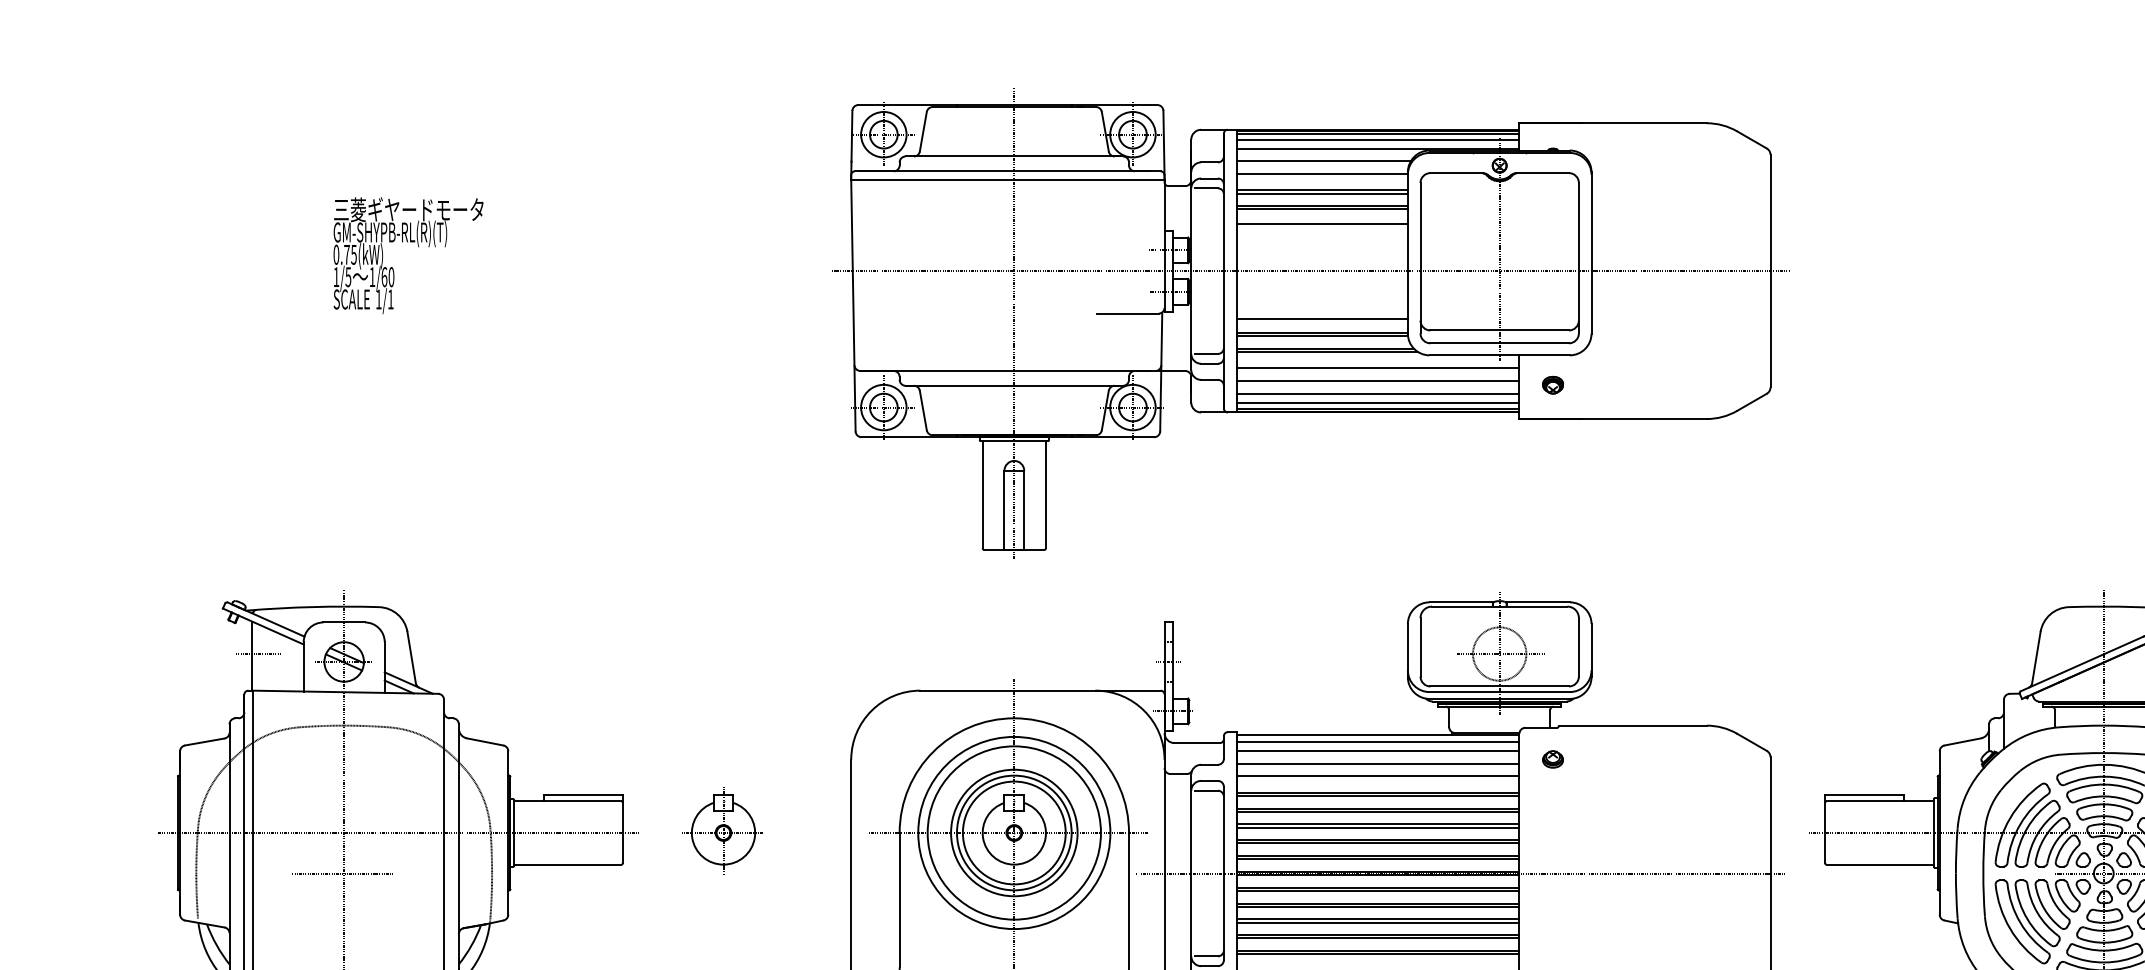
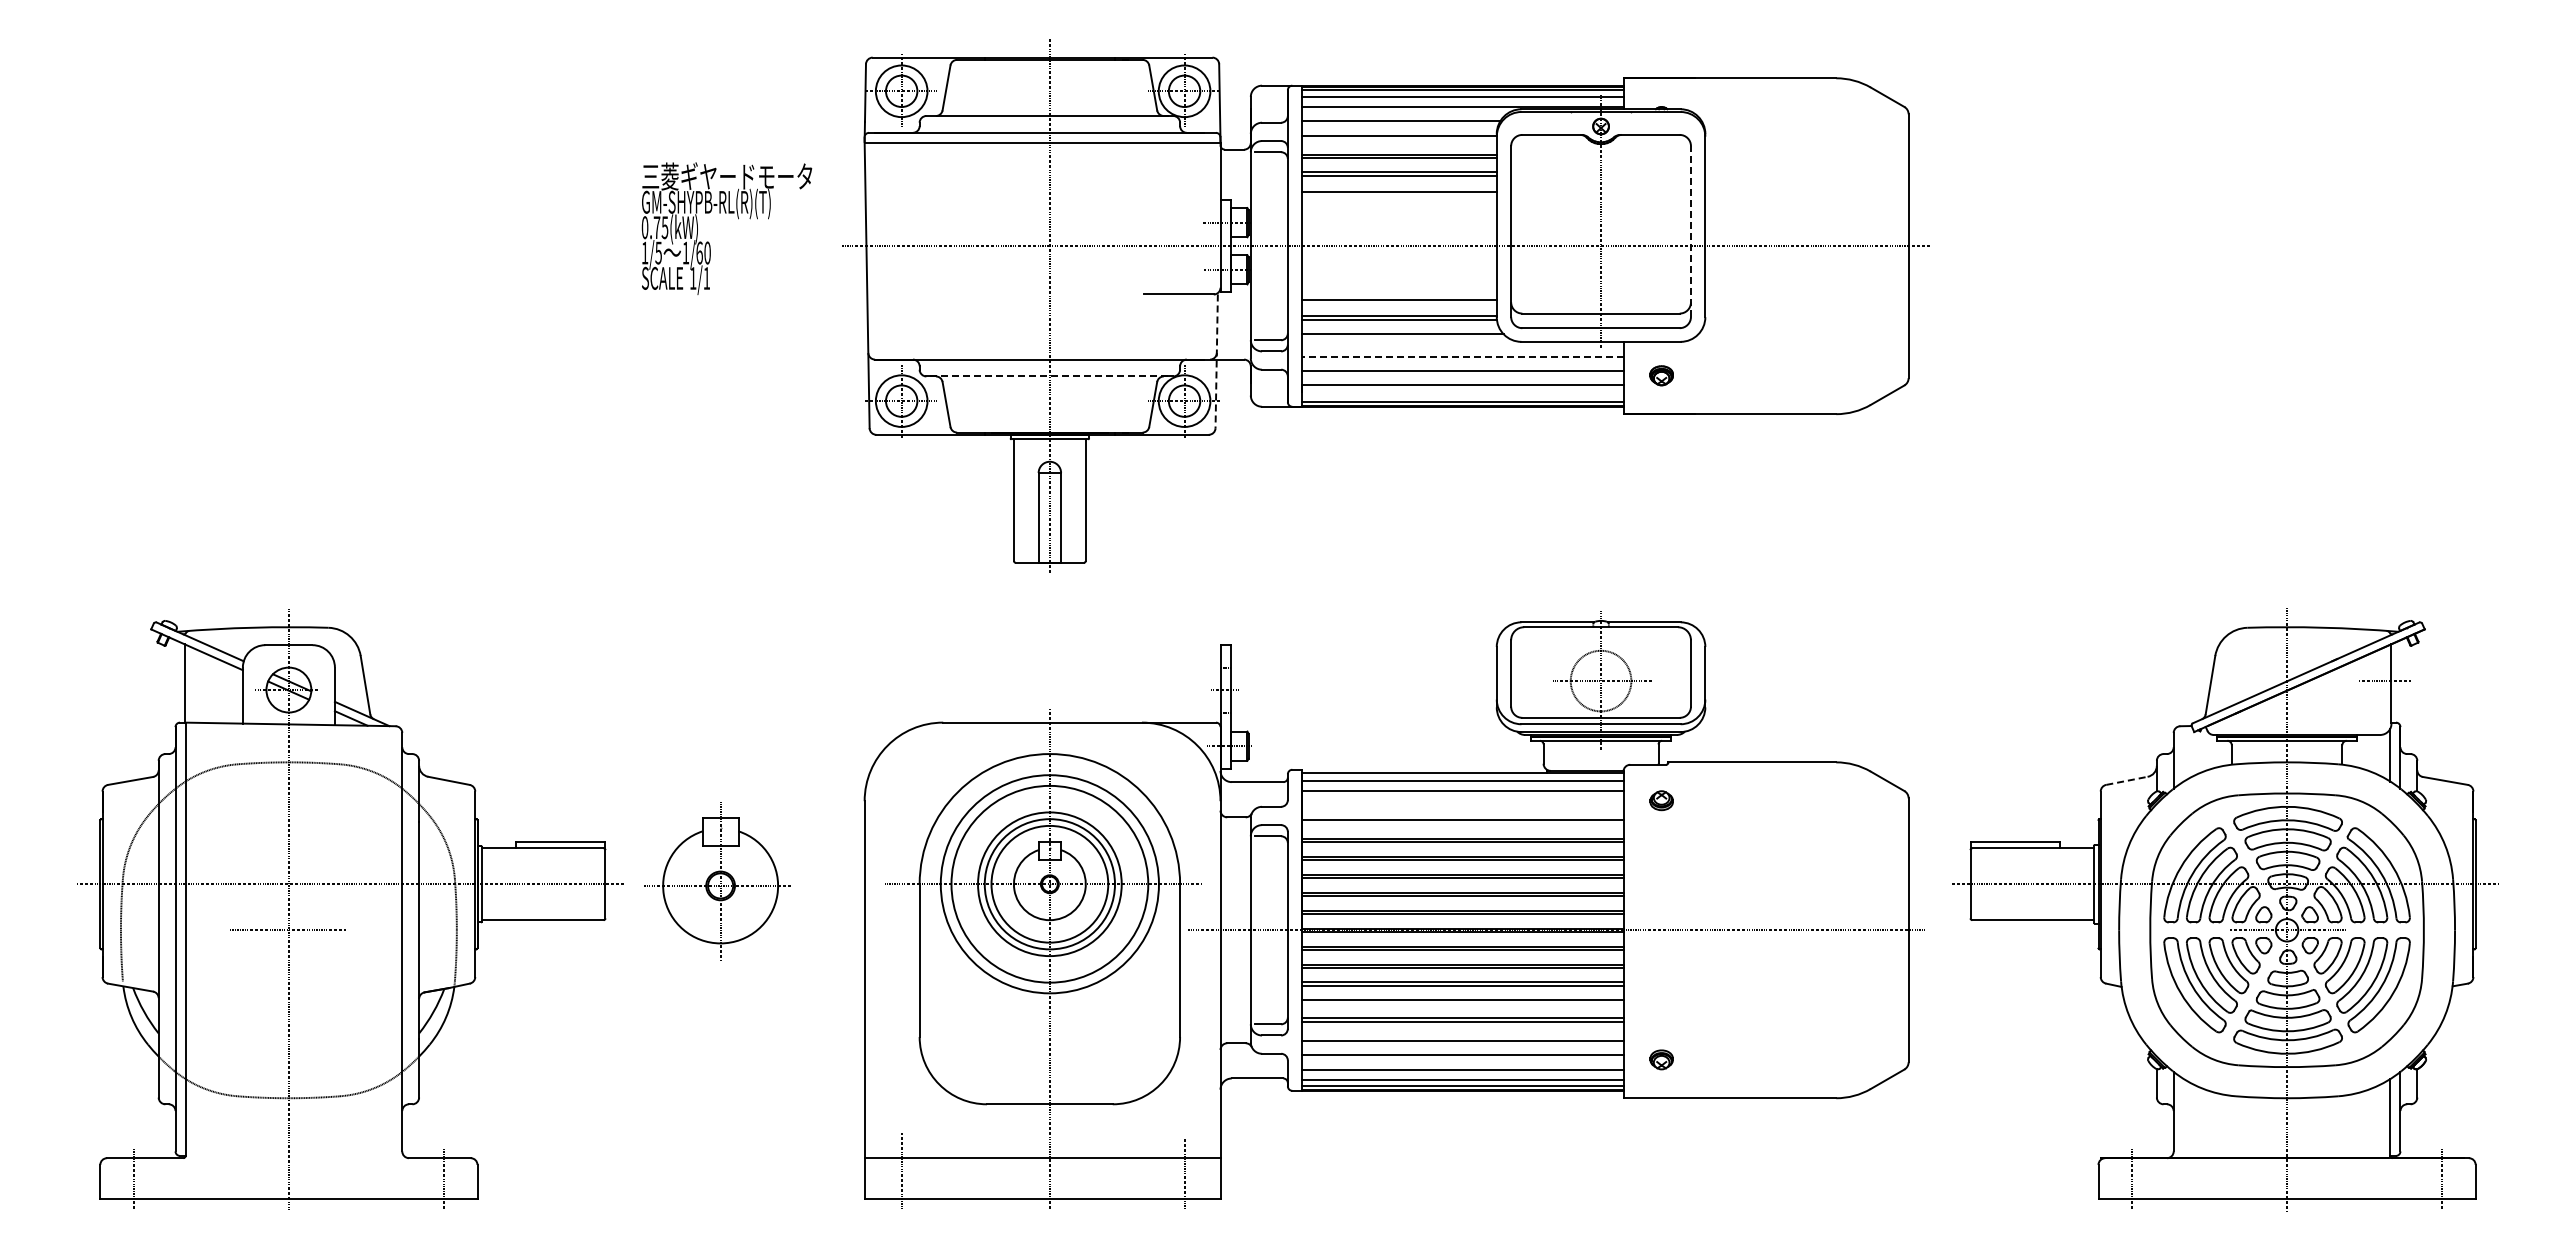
text: (408, 255) -> (726, 228), moved
line: (1578, 258) -> (1690, 231), solid -> dashed
line: (1327, 351) -> (1405, 337), removed
line: (1377, 368) -> (1462, 356), solid -> dashed
line: (1161, 372) -> (1216, 361), solid -> dashed
line: (1012, 385) -> (1047, 376), solid -> dashed
line: (1377, 402) -> (1462, 395), removed
line: (257, 654) -> (190, 681), removed
line: (1963, 741) -> (2127, 780), solid -> dashed
line: (1377, 763) -> (1462, 805), removed
part: (721, 830) -> (717, 881), size x1.6
line: (1377, 938) -> (1462, 1004), removed

